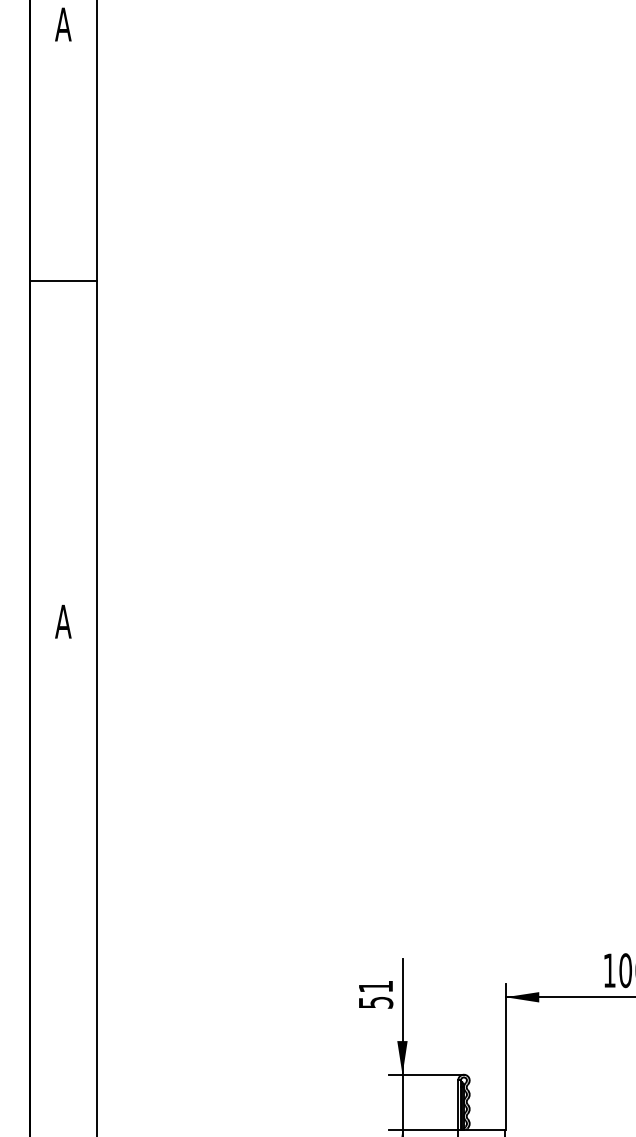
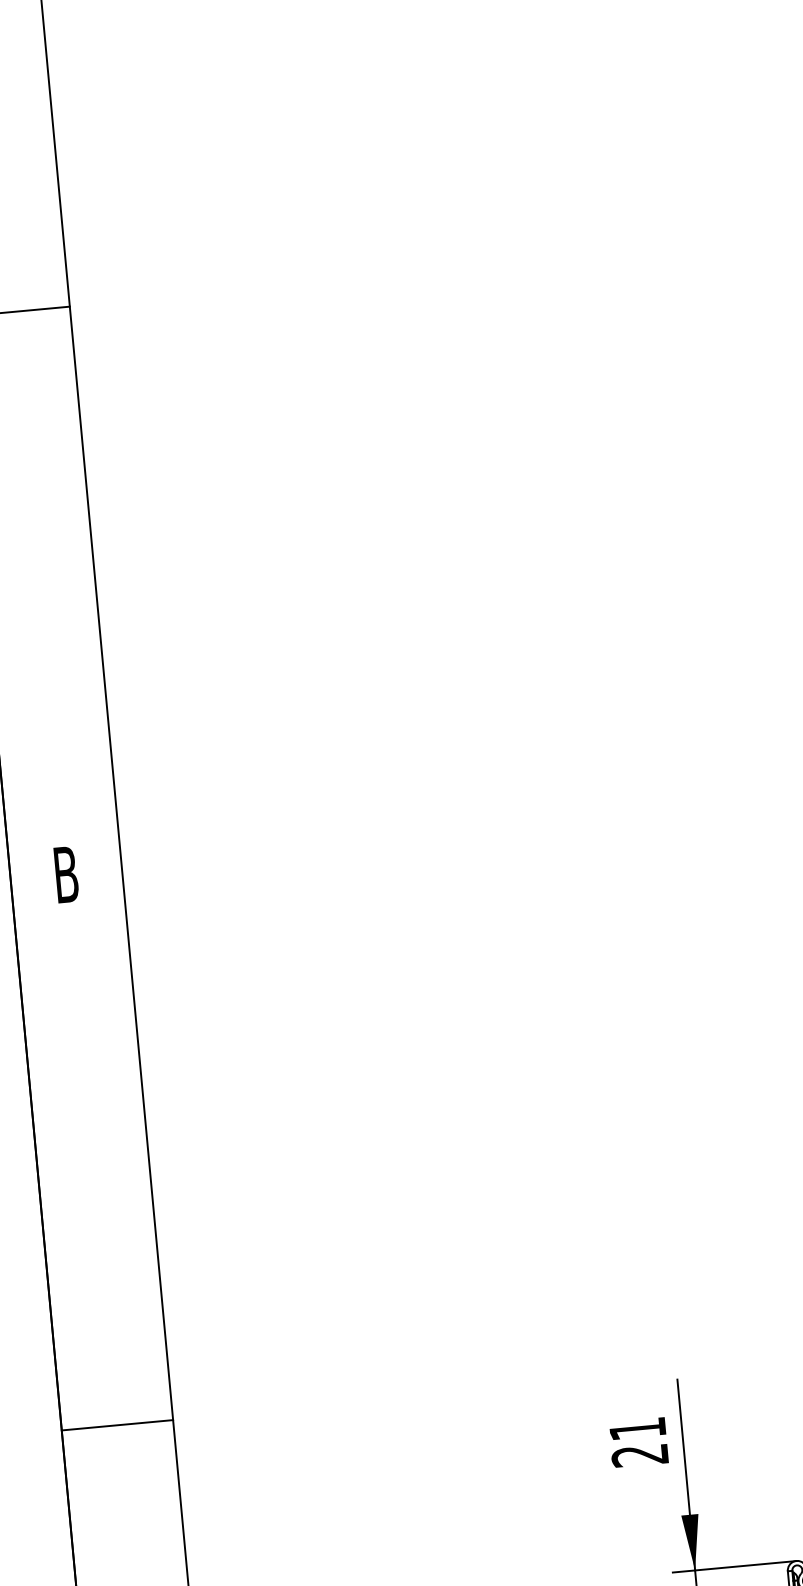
text: (63, 621) -> (66, 874), A -> B
line: (63, 955) -> (117, 1425), added
text: (375, 1002) -> (639, 1455), 51 -> 21

